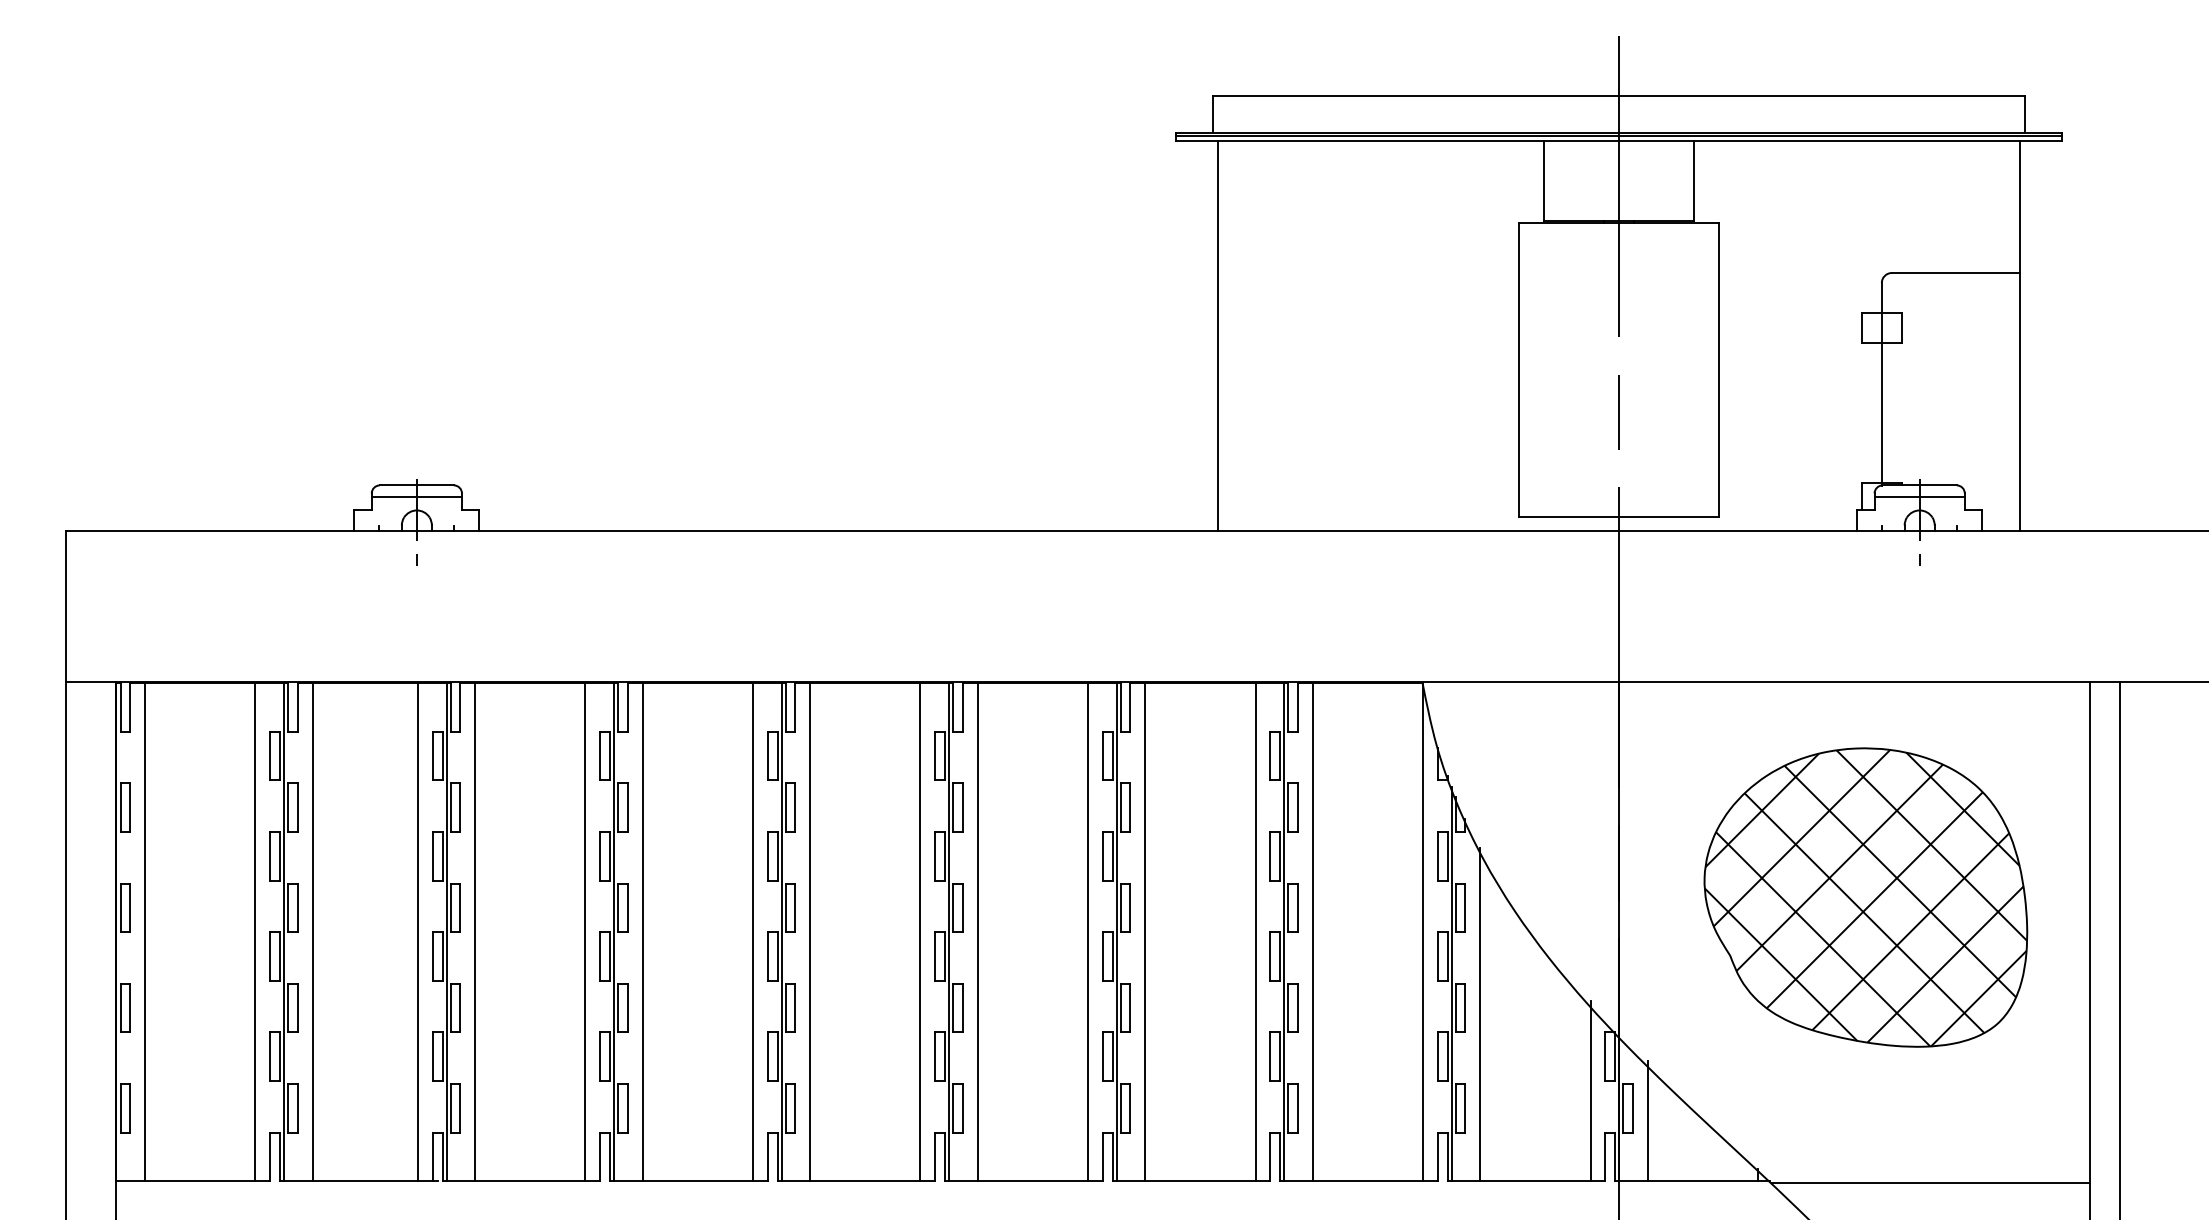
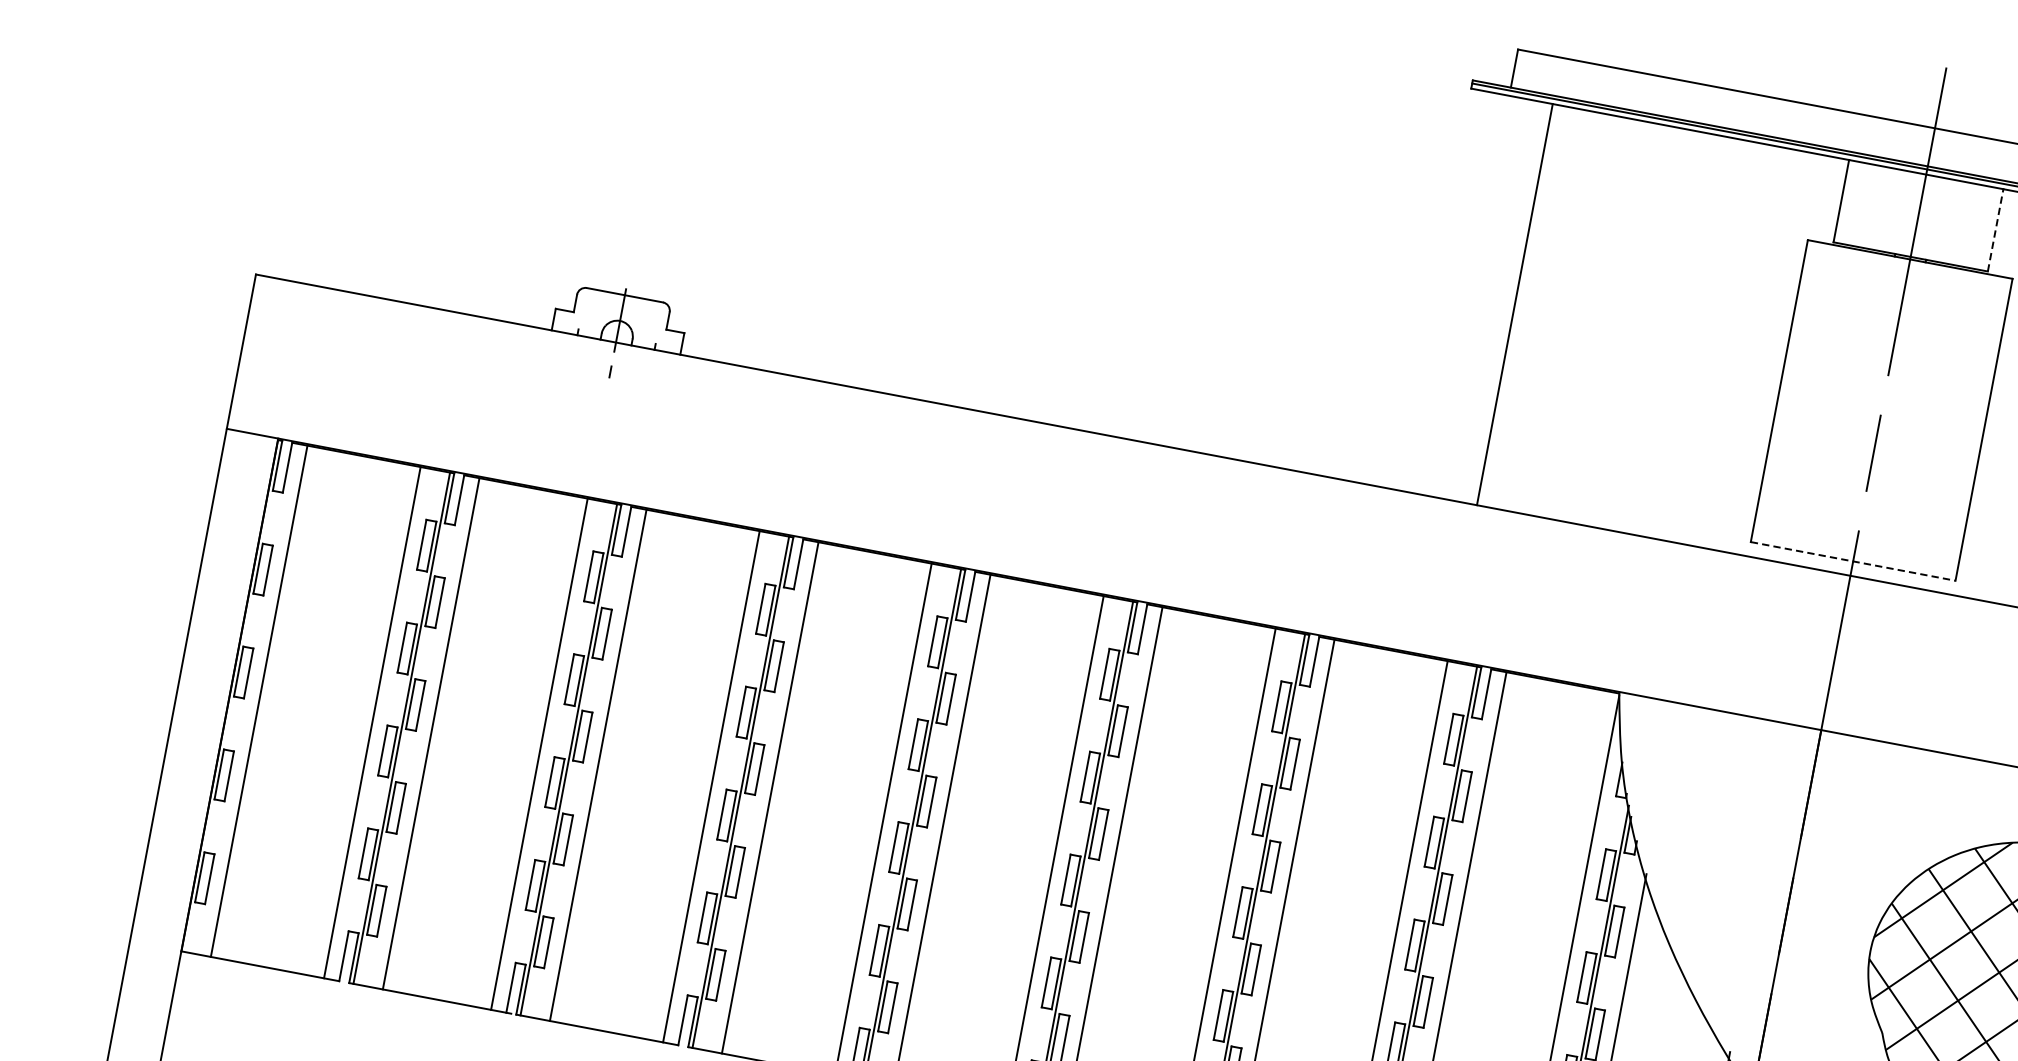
line: (1694, 180) -> (1996, 230), solid -> dashed
line: (1218, 335) -> (1515, 304), moved
line: (416, 497) -> (622, 307), removed
line: (1619, 517) -> (1853, 561), solid -> dashed

